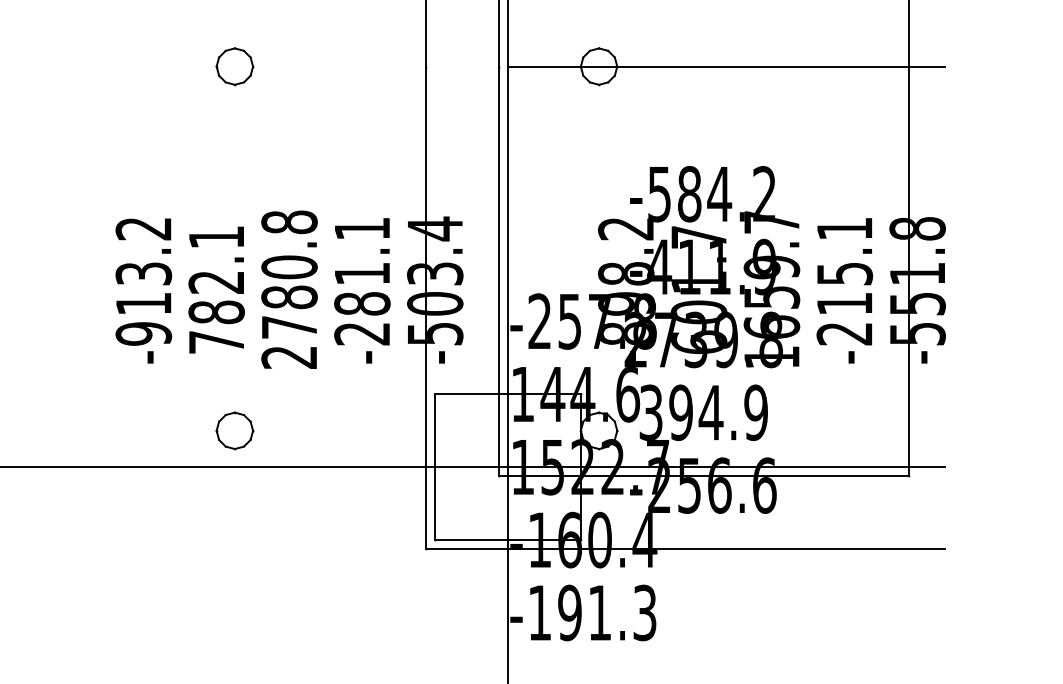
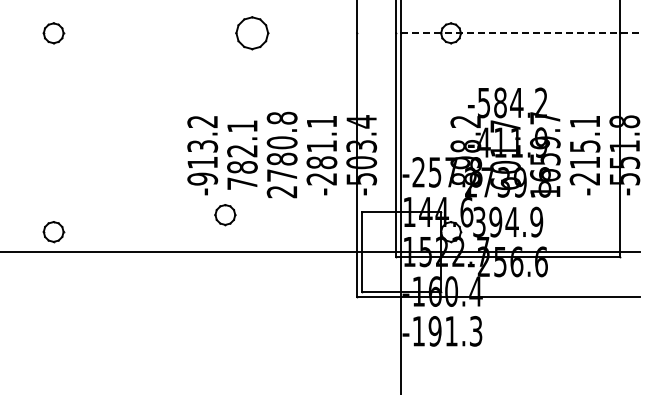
part: (235, 66) -> (252, 33), size x1.6
line: (728, 66) -> (521, 33), solid -> dashed
part: (235, 431) -> (225, 215), moved

